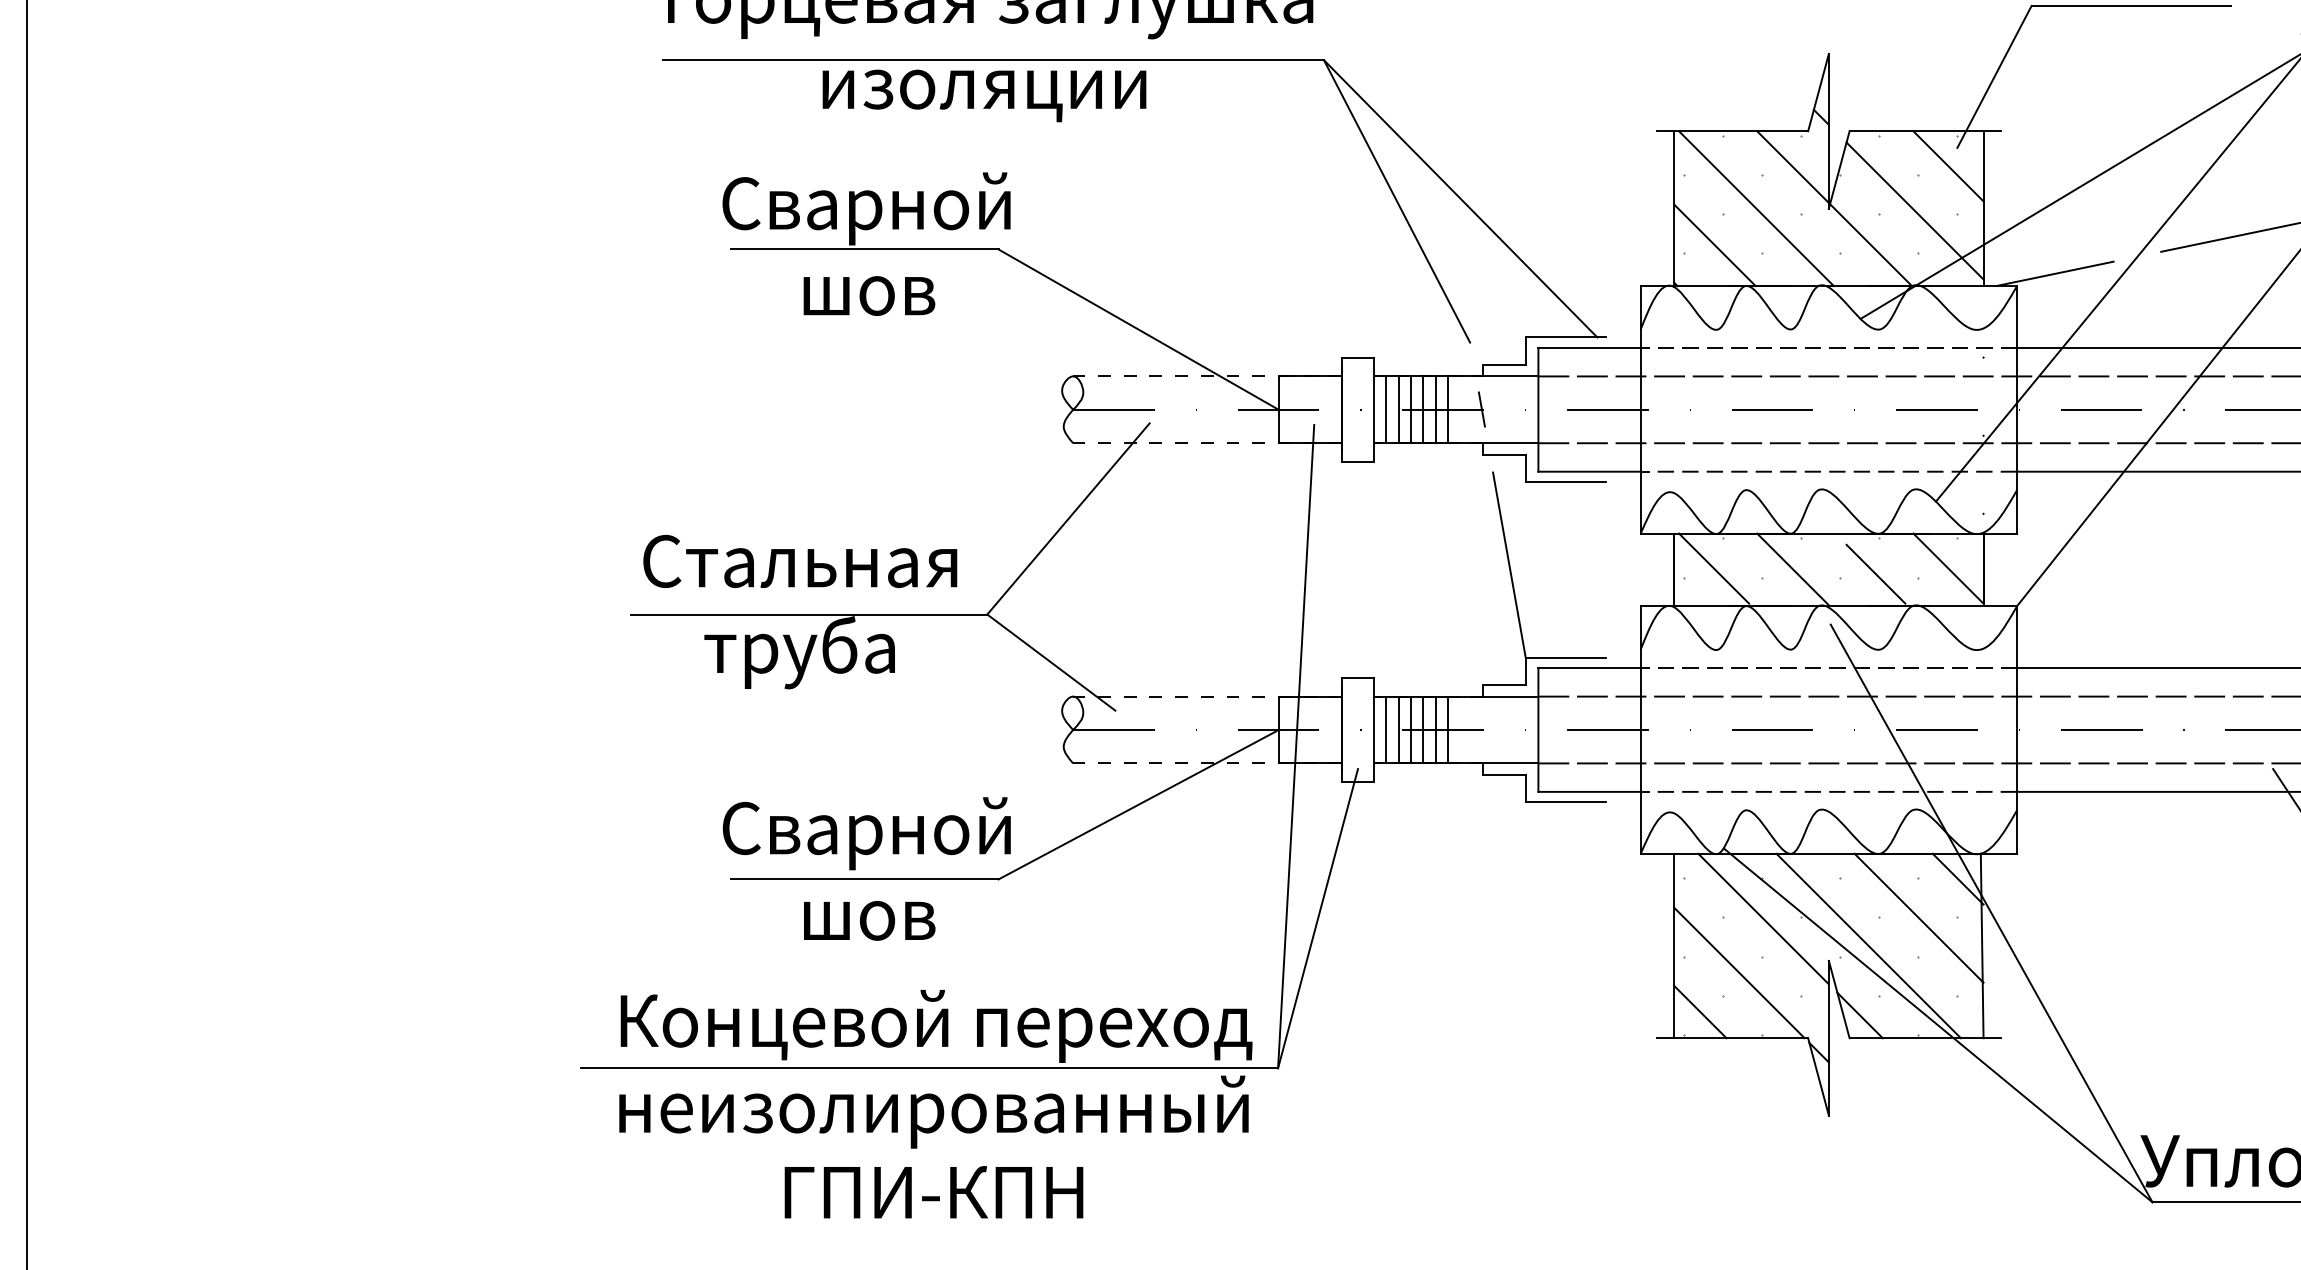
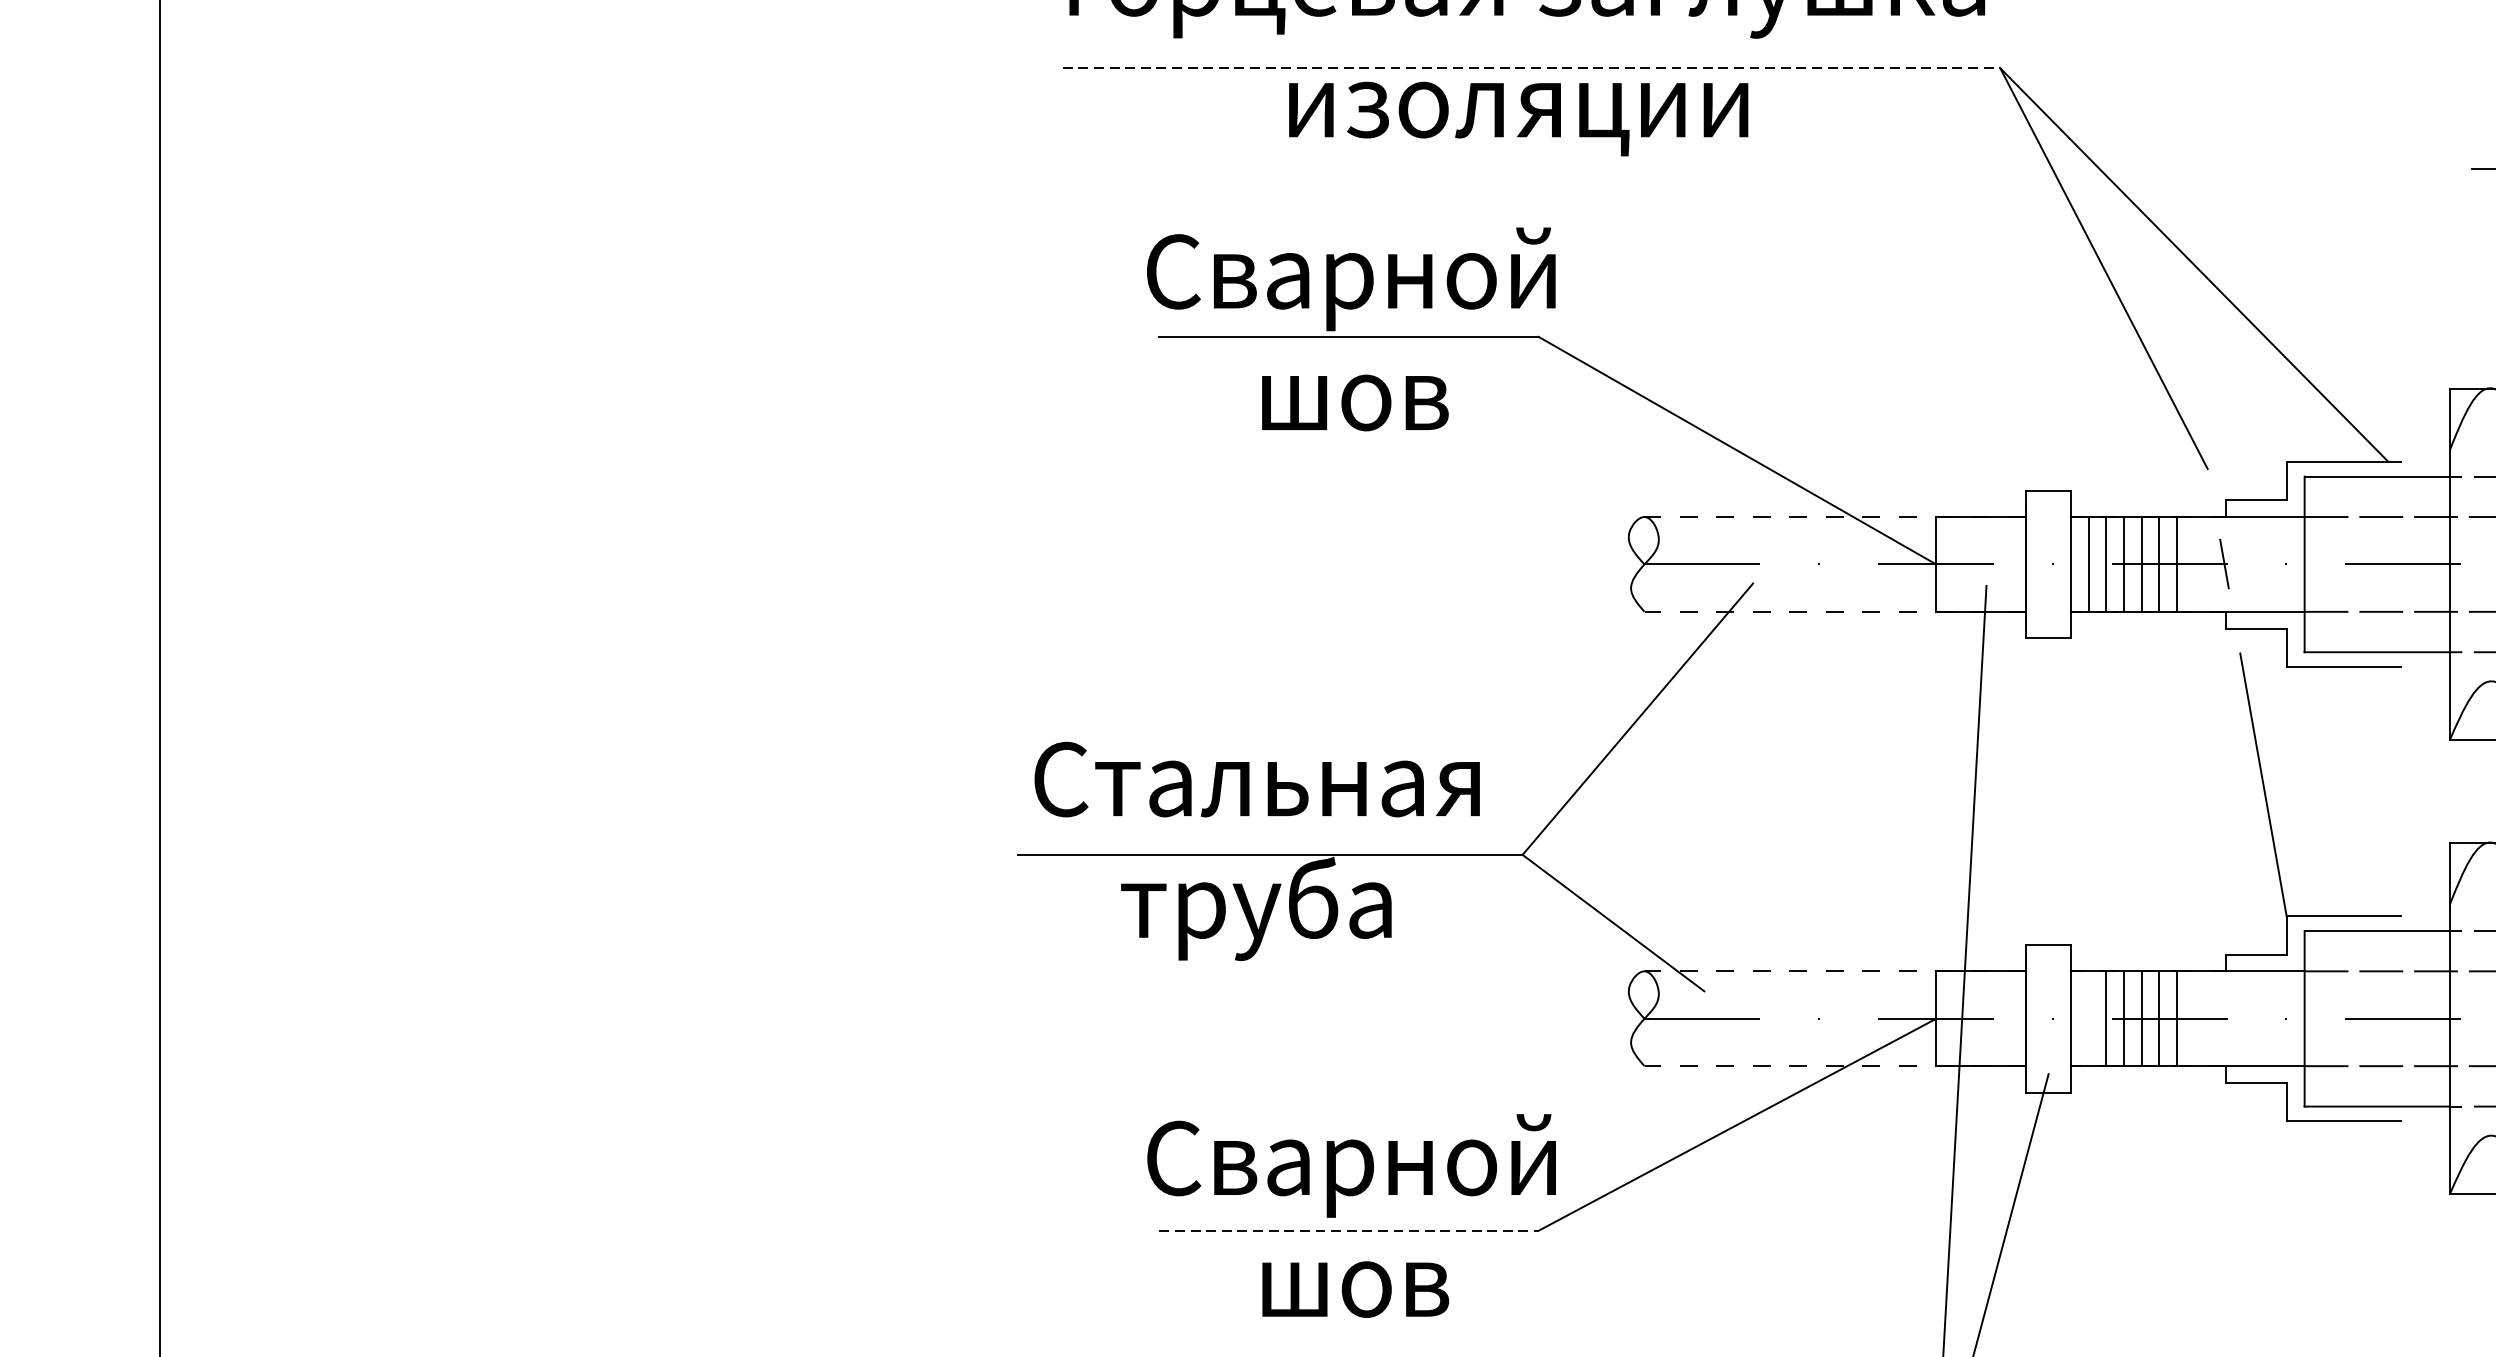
line: (994, 60) -> (1532, 68), solid -> dashed
line: (1386, 729) -> (2089, 1018), removed
line: (864, 879) -> (1348, 1230), solid -> dashed

